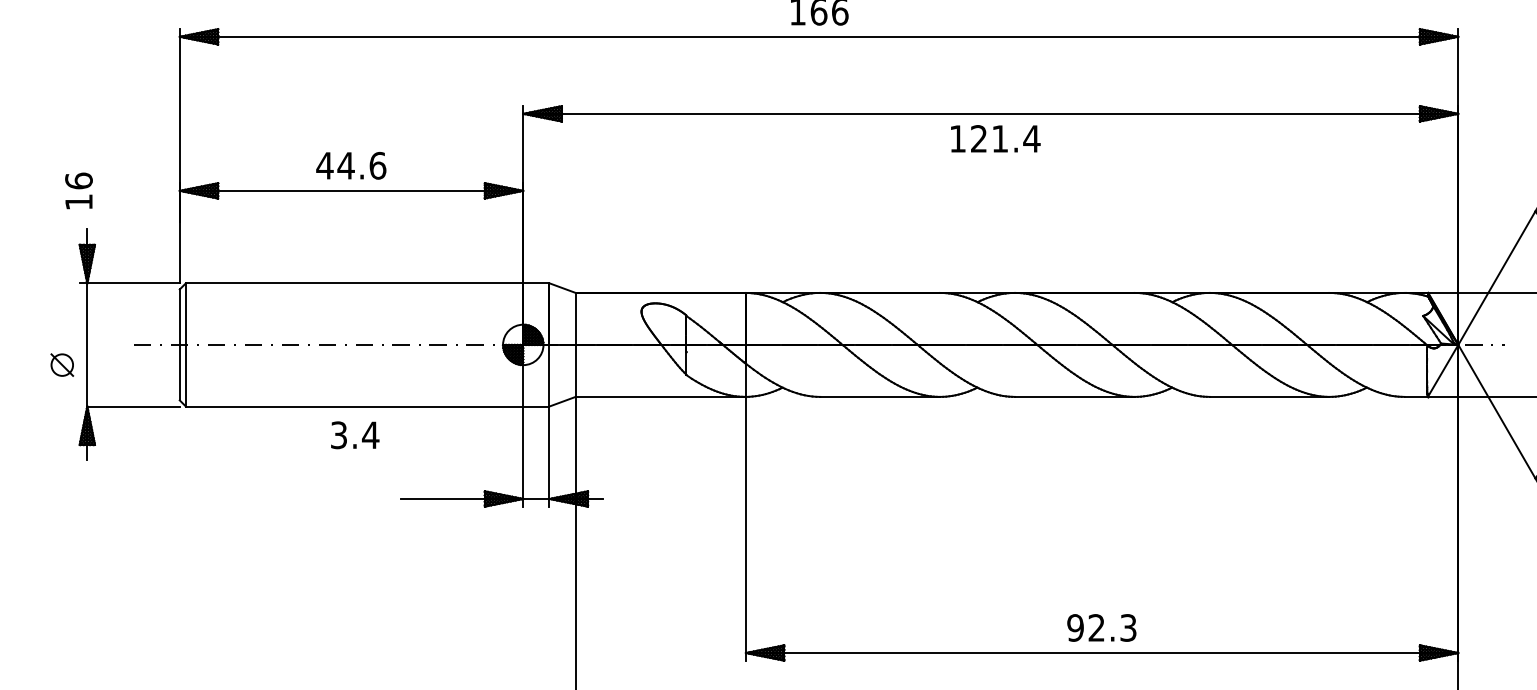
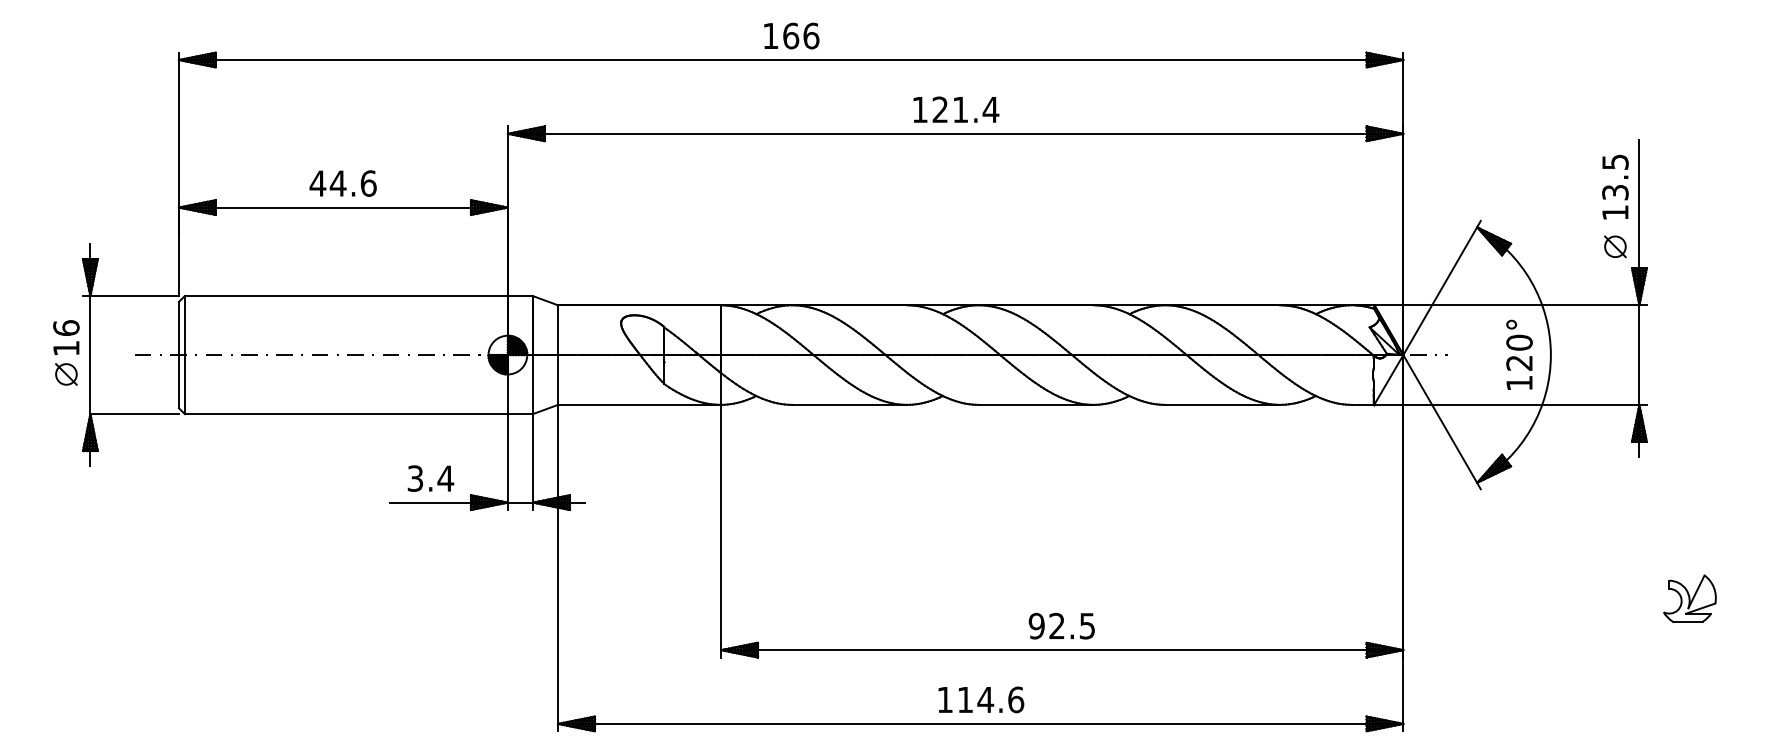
text: (995, 138) -> (956, 109), moved
text: (79, 190) -> (66, 337), moved
text: (354, 435) -> (430, 478), moved
text: (1128, 627) -> (1087, 625), 92.3 -> 92.5

